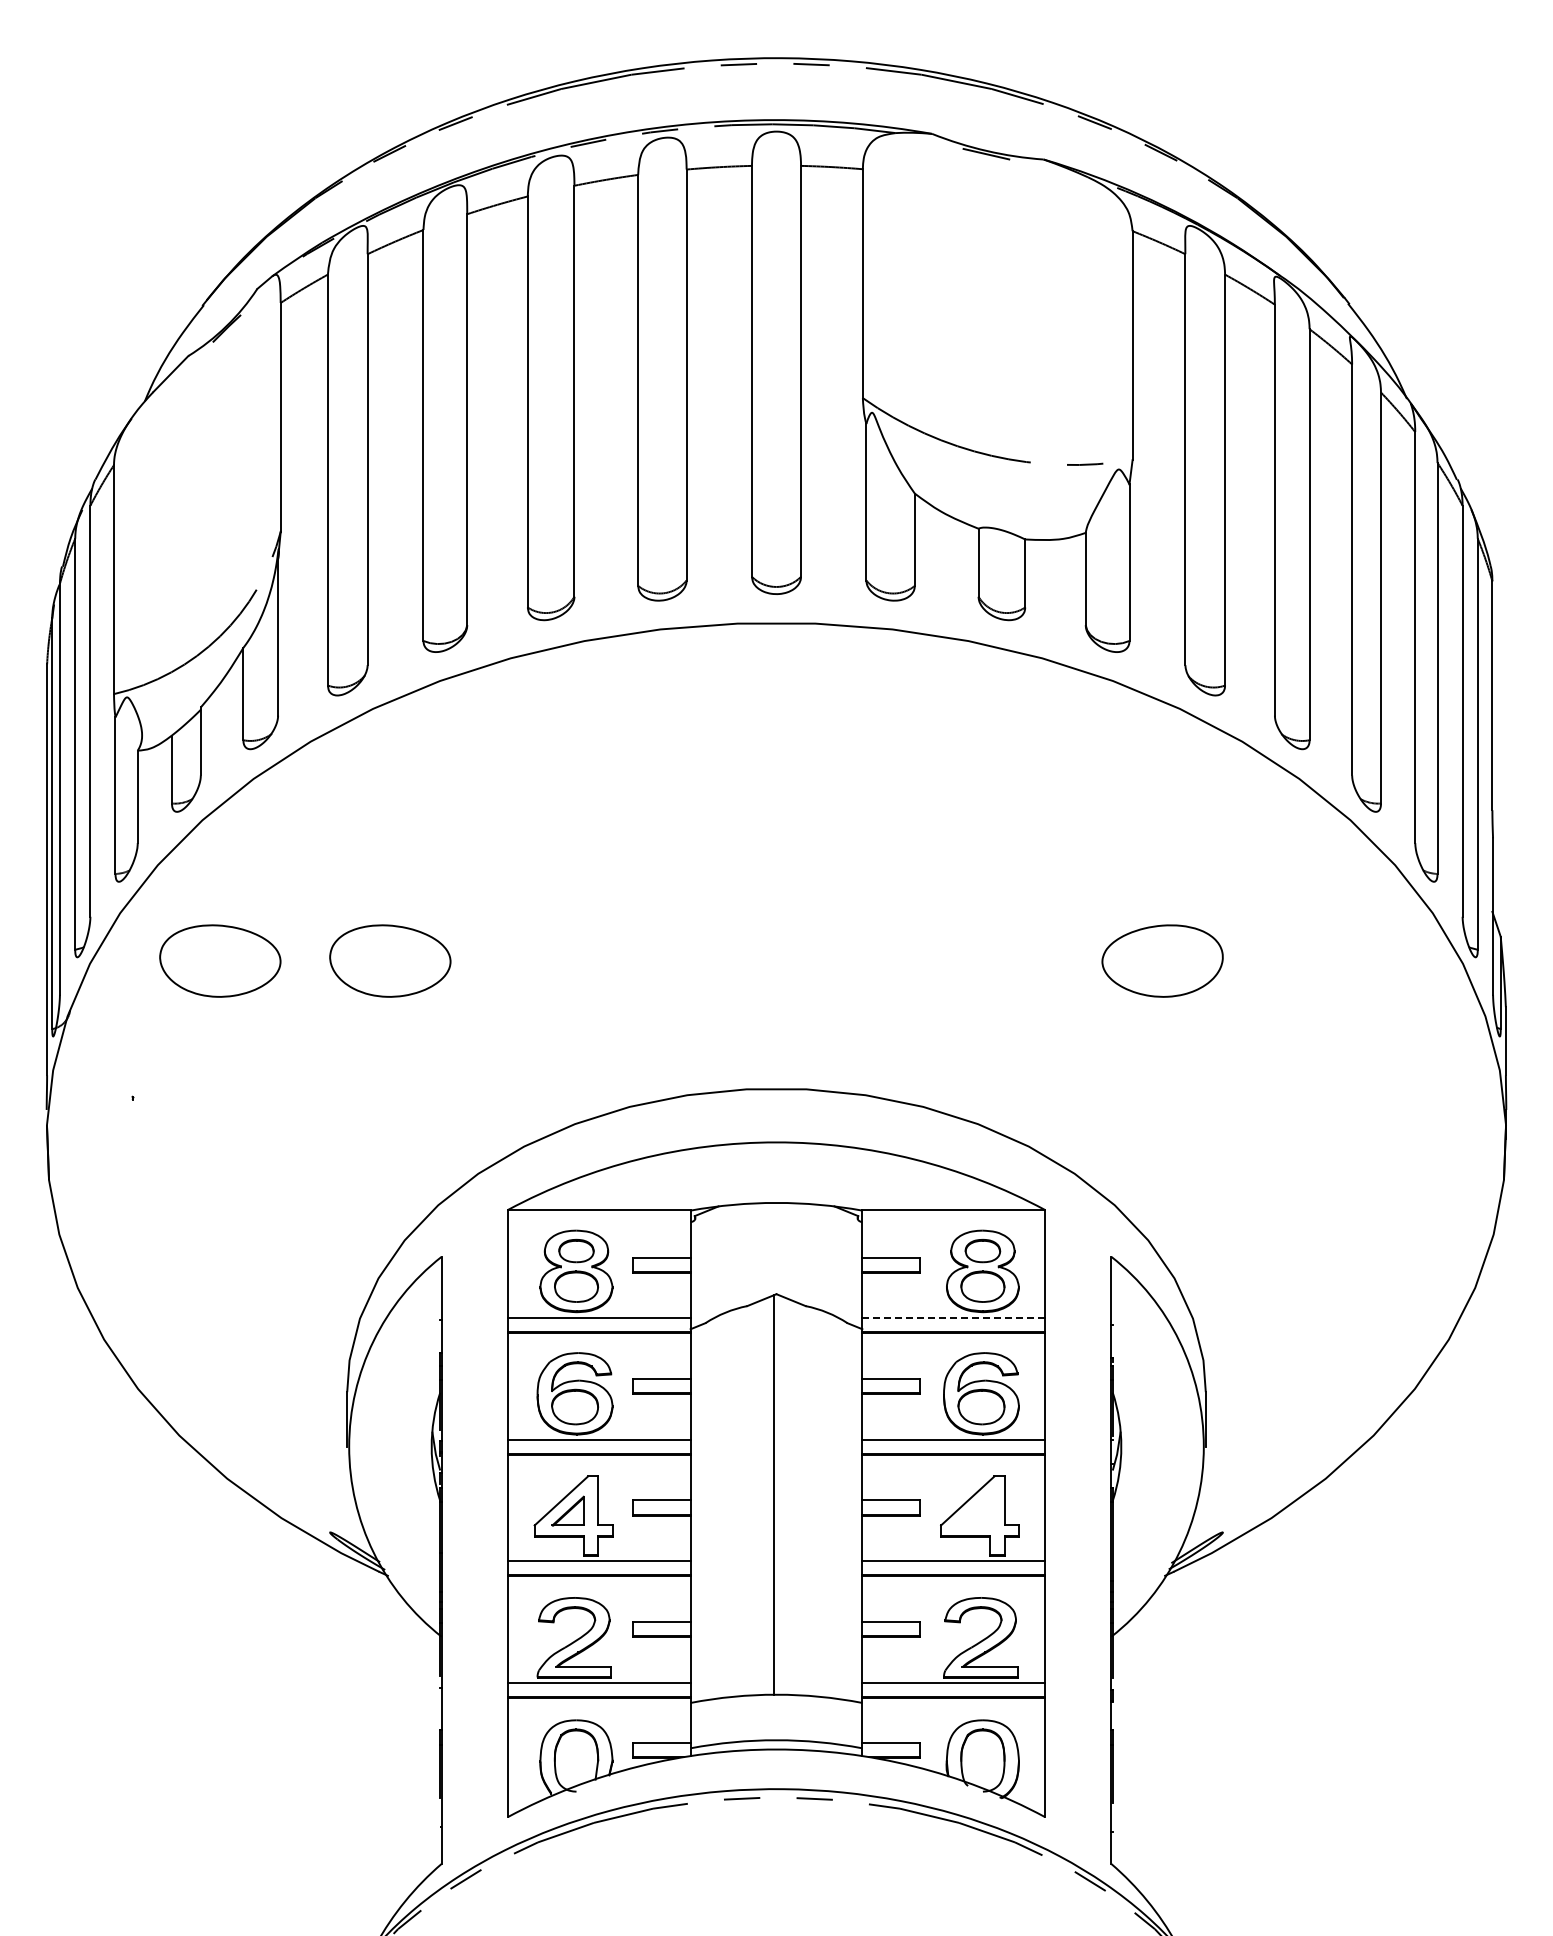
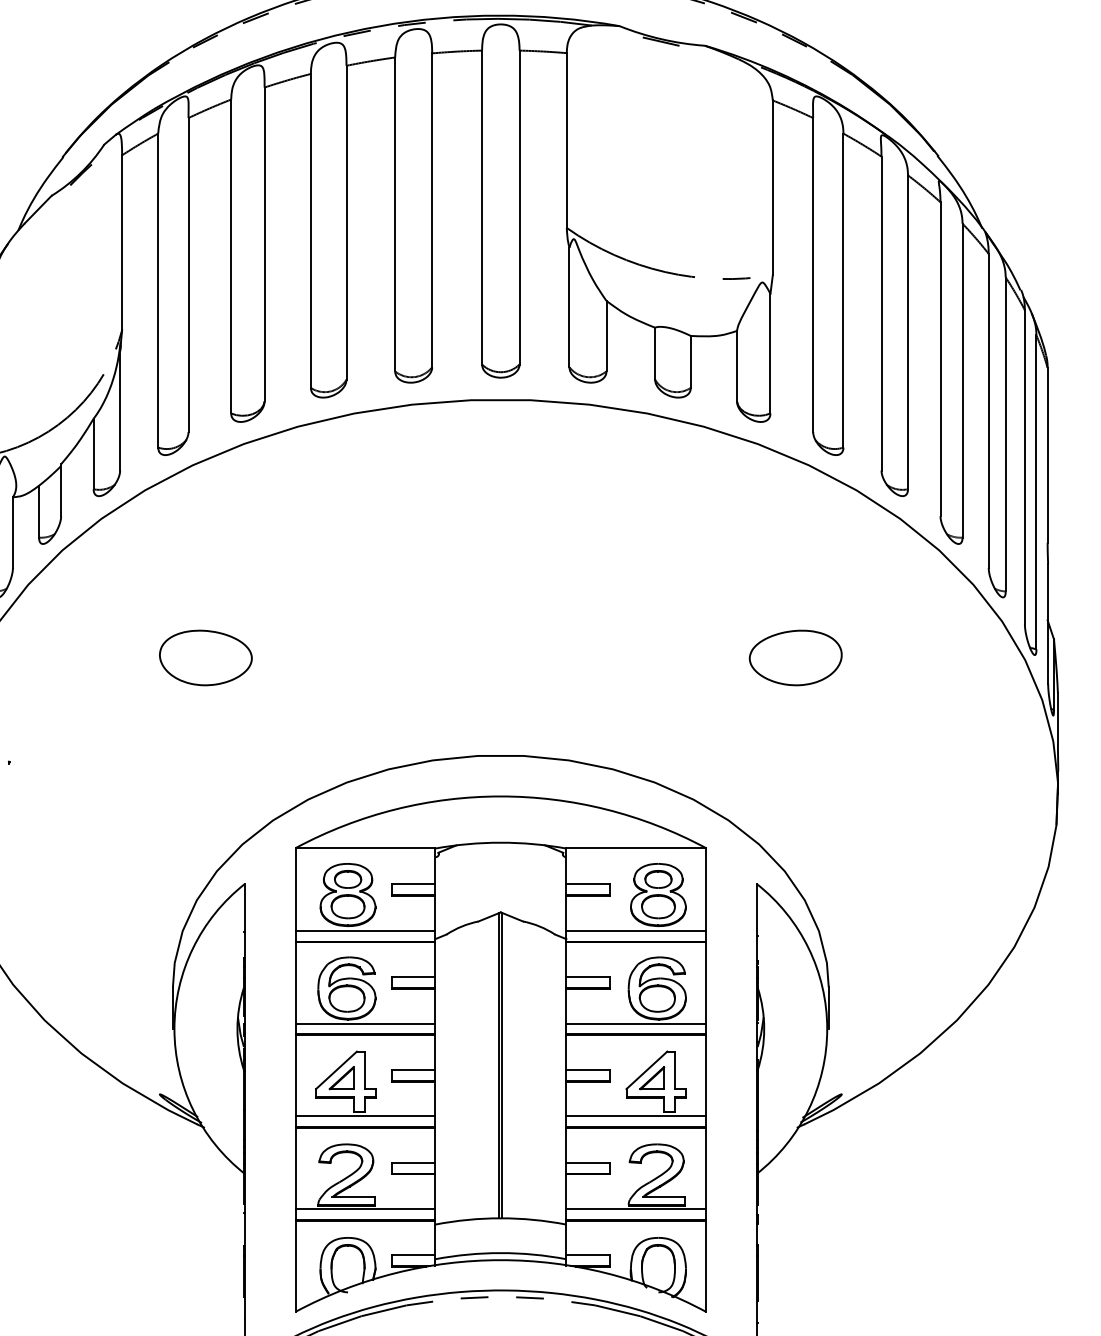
part: (220, 960) -> (76, 657), removed
line: (953, 1318) -> (636, 930), dashed -> solid
line: (778, 1494) -> (502, 1065), added
part: (974, 1510) -> (652, 1077), added

